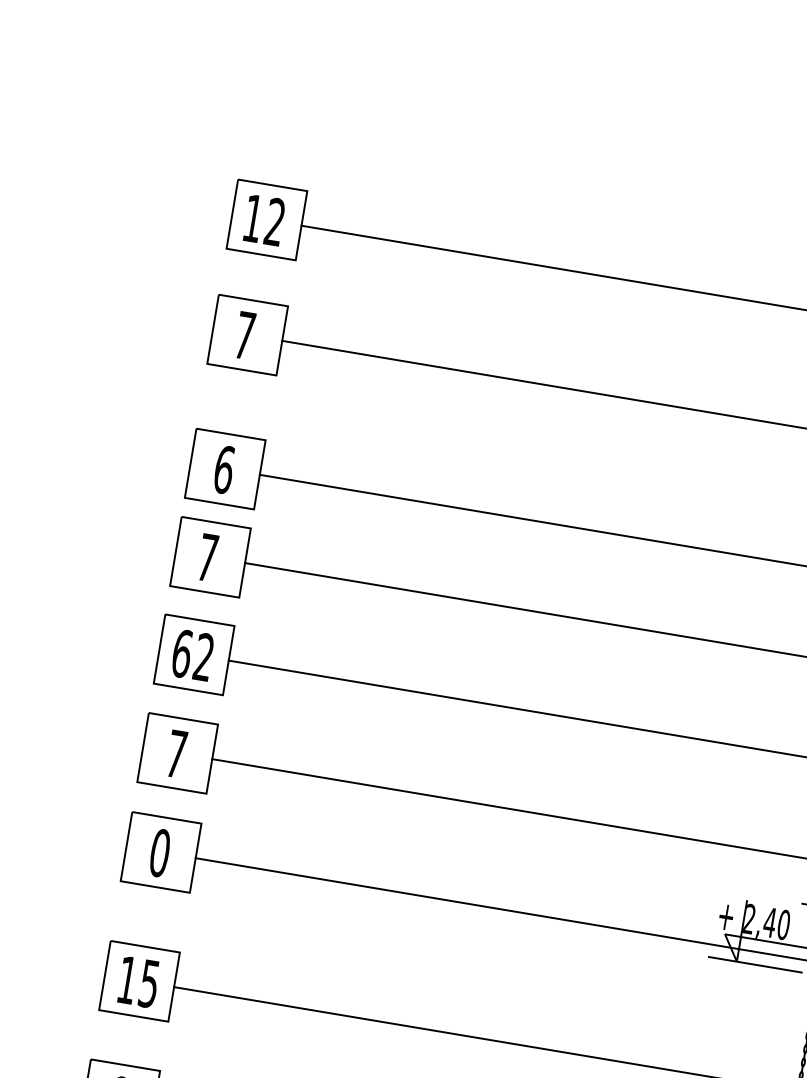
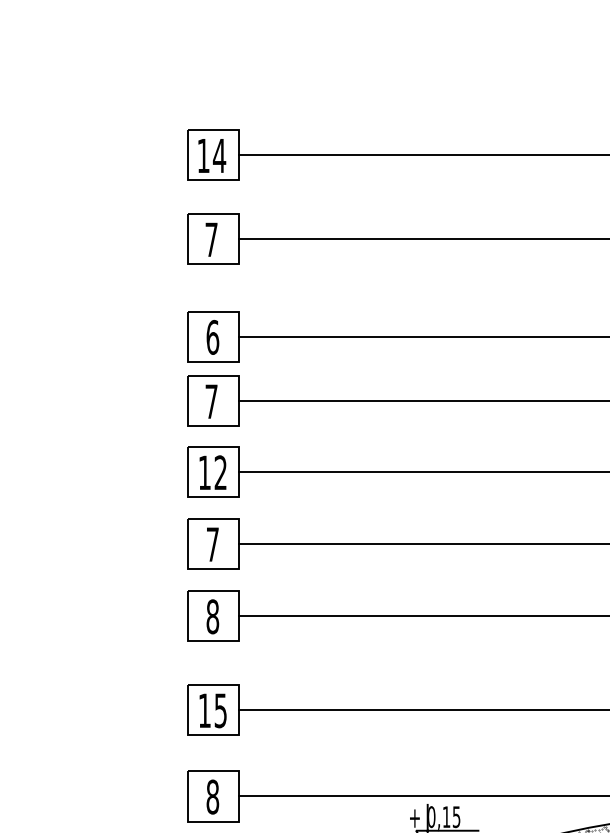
text: (275, 221) -> (219, 155), 12 -> 14
text: (181, 653) -> (204, 472), 62 -> 12
text: (159, 854) -> (212, 617), 0 -> 8

